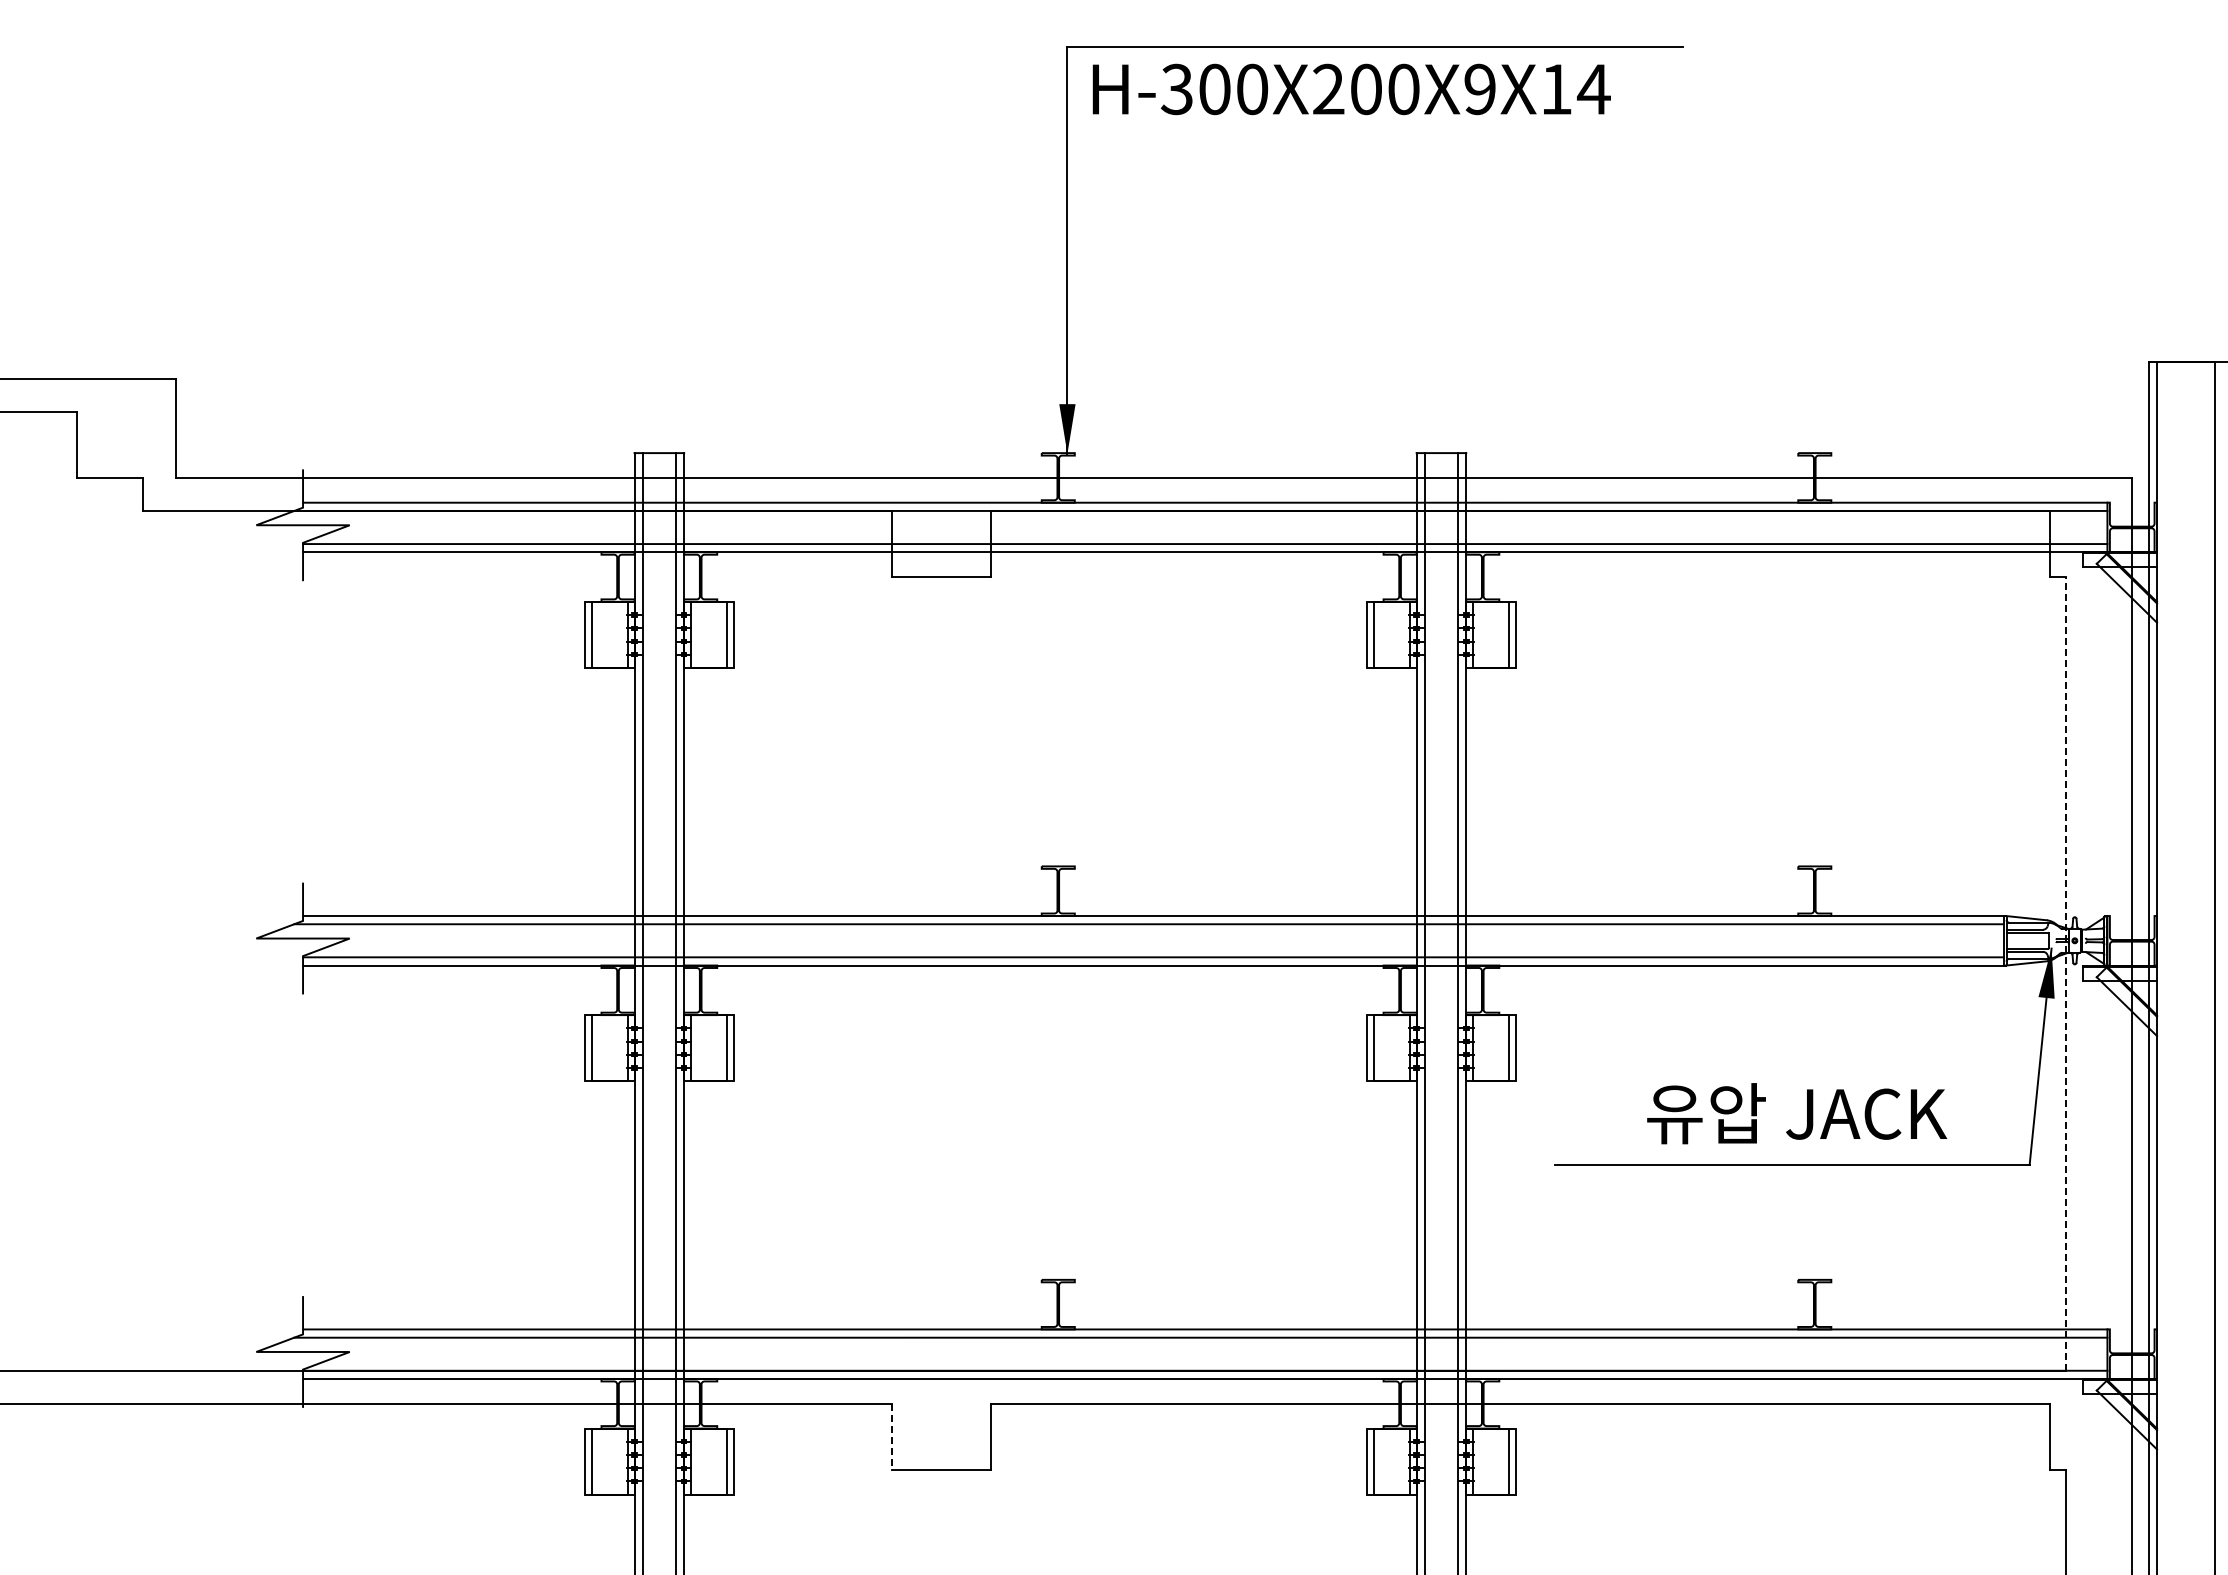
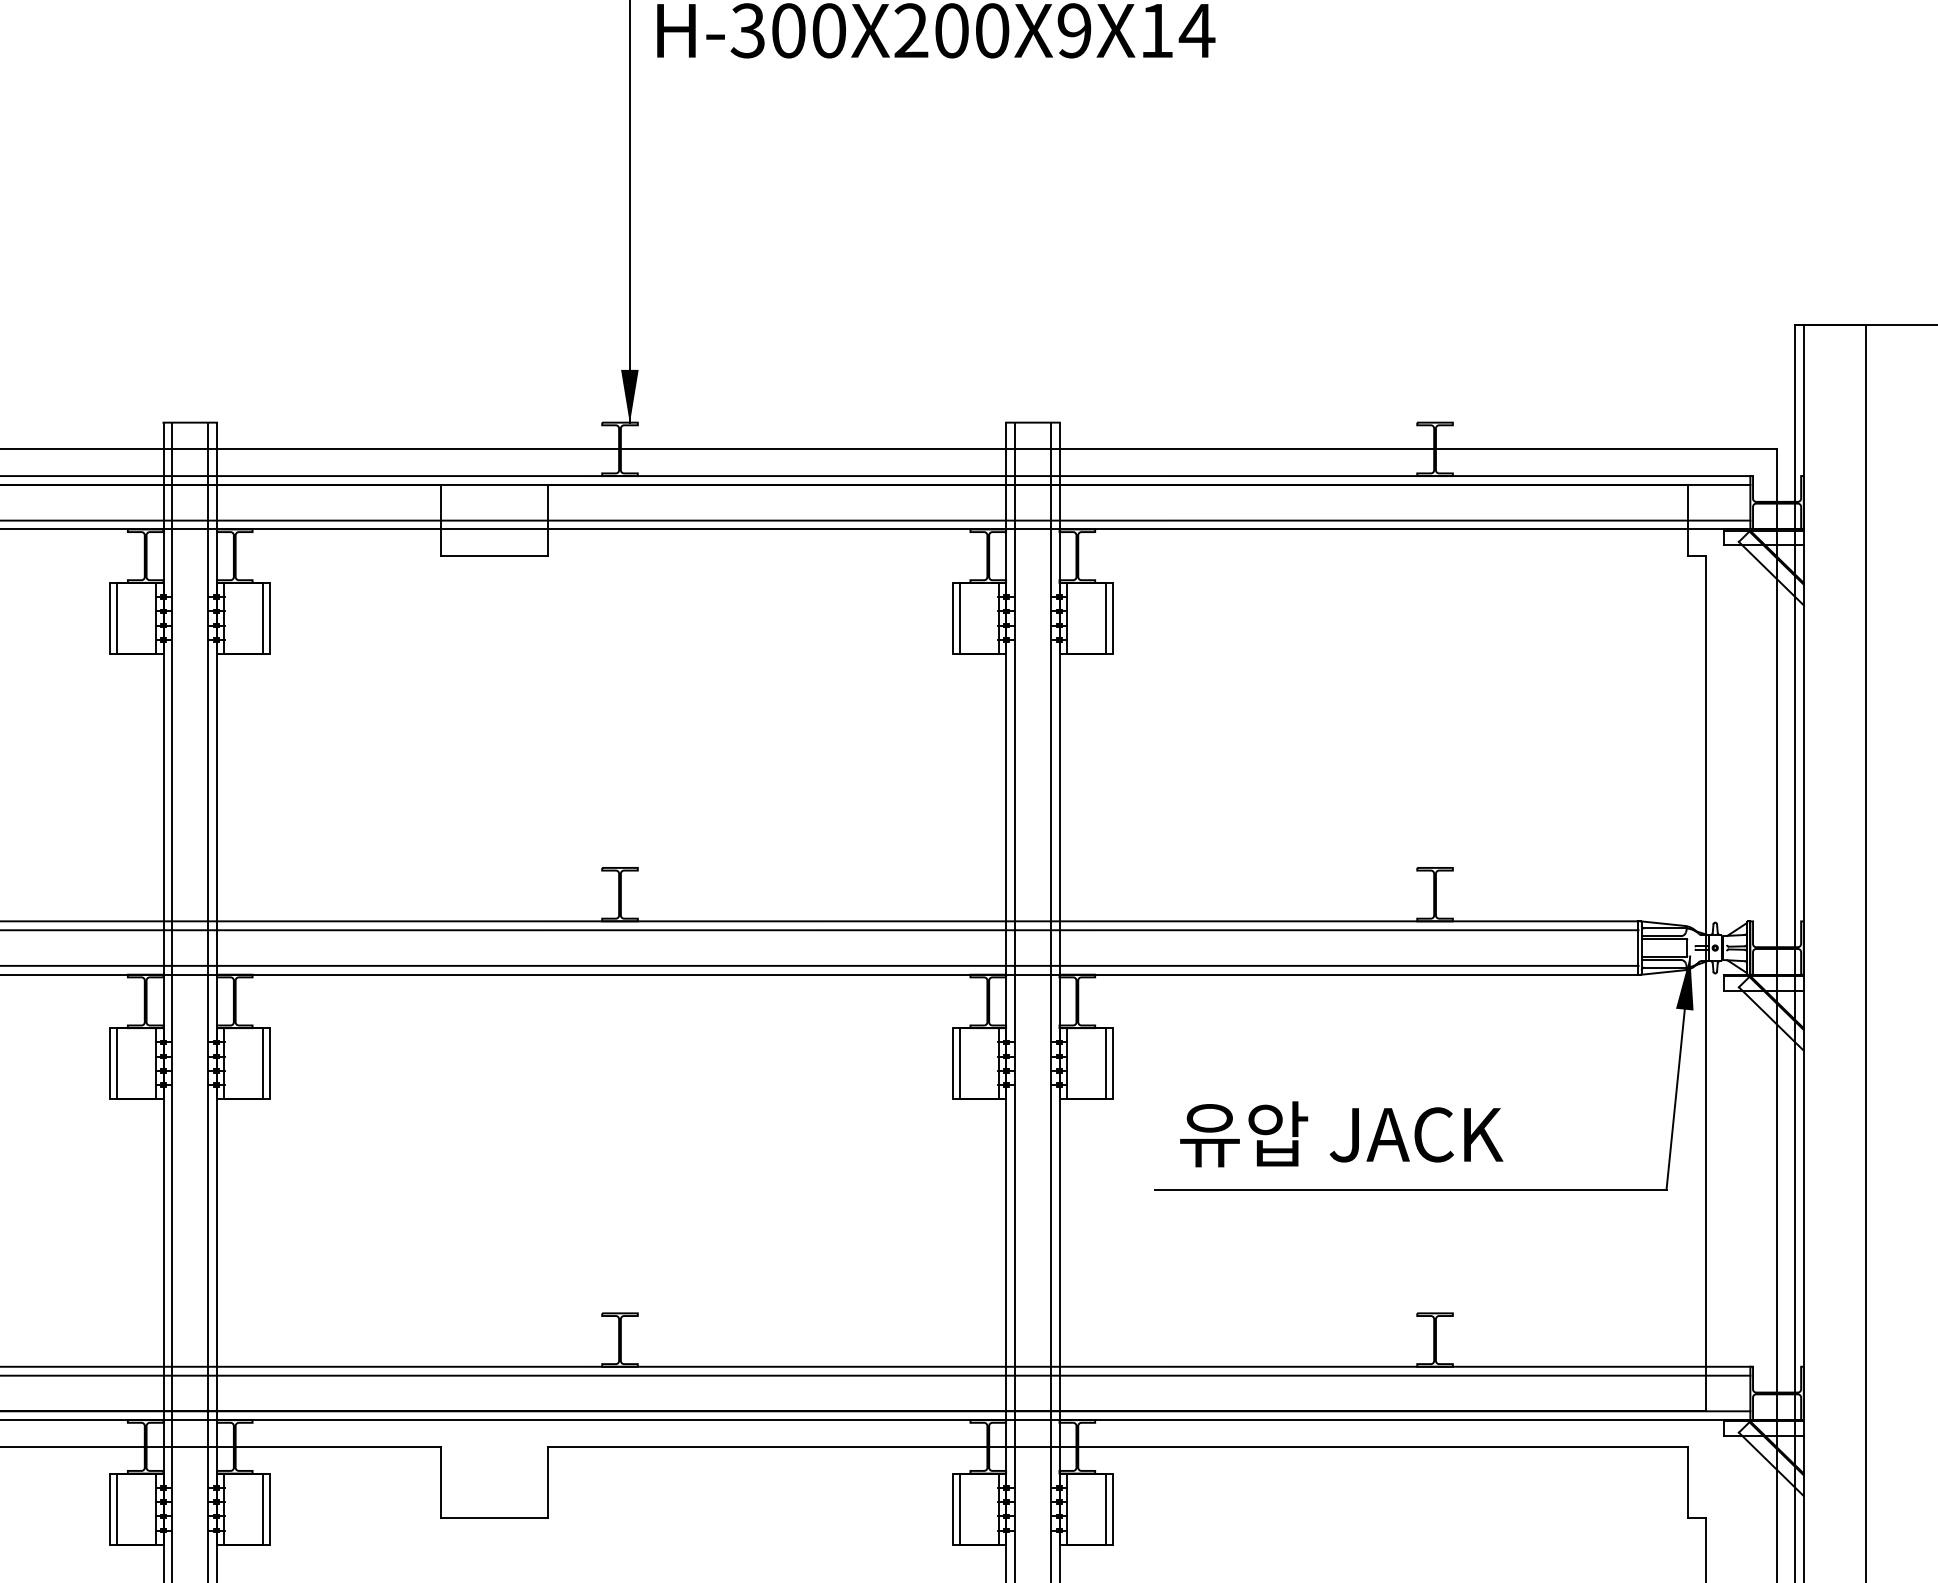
line: (2066, 973) -> (1706, 983), dashed -> solid
text: (1797, 1113) -> (1342, 1134), moved
line: (892, 1437) -> (441, 1483), dashed -> solid

